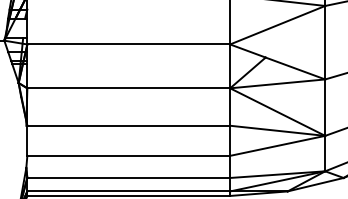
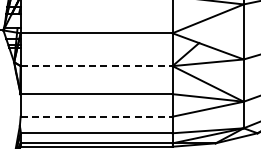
line: (128, 88) -> (96, 66), solid -> dashed
line: (128, 155) -> (96, 116), solid -> dashed

